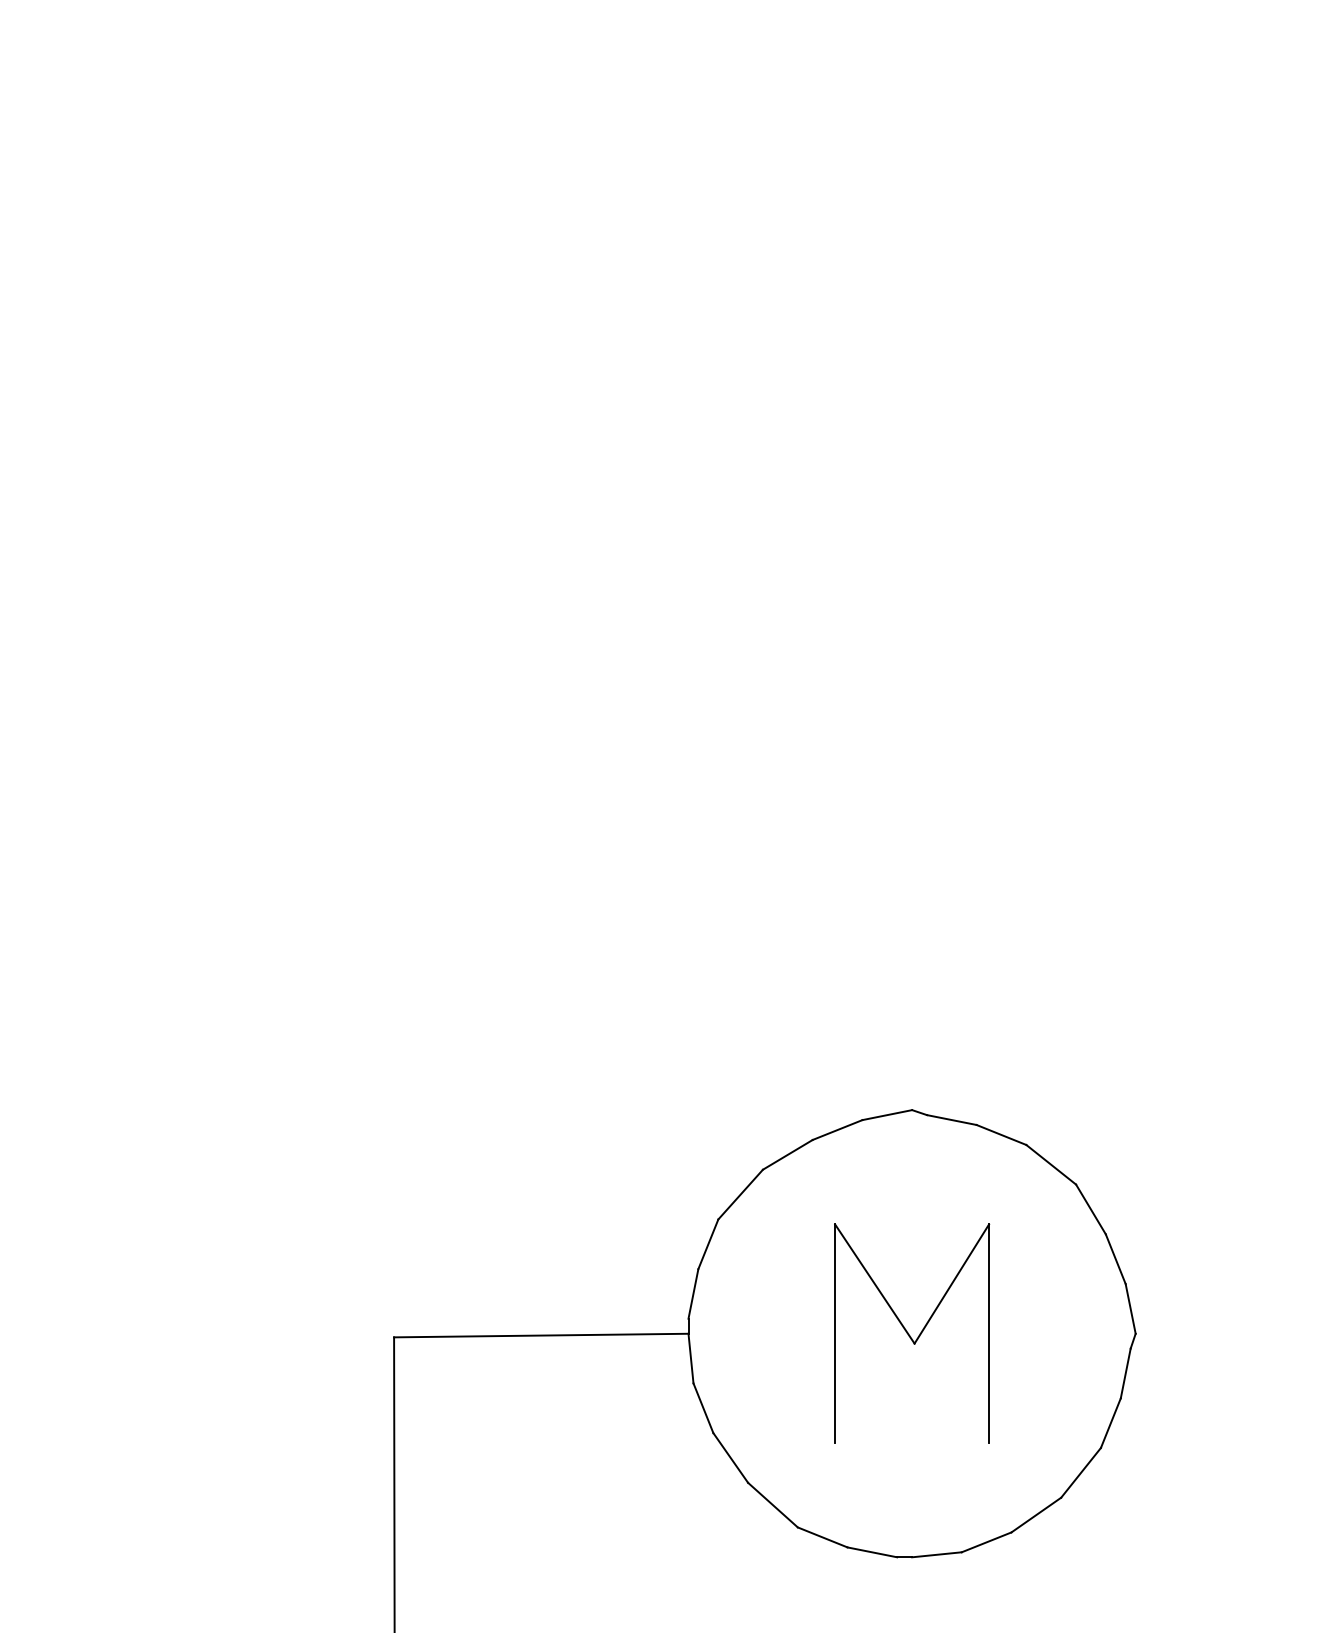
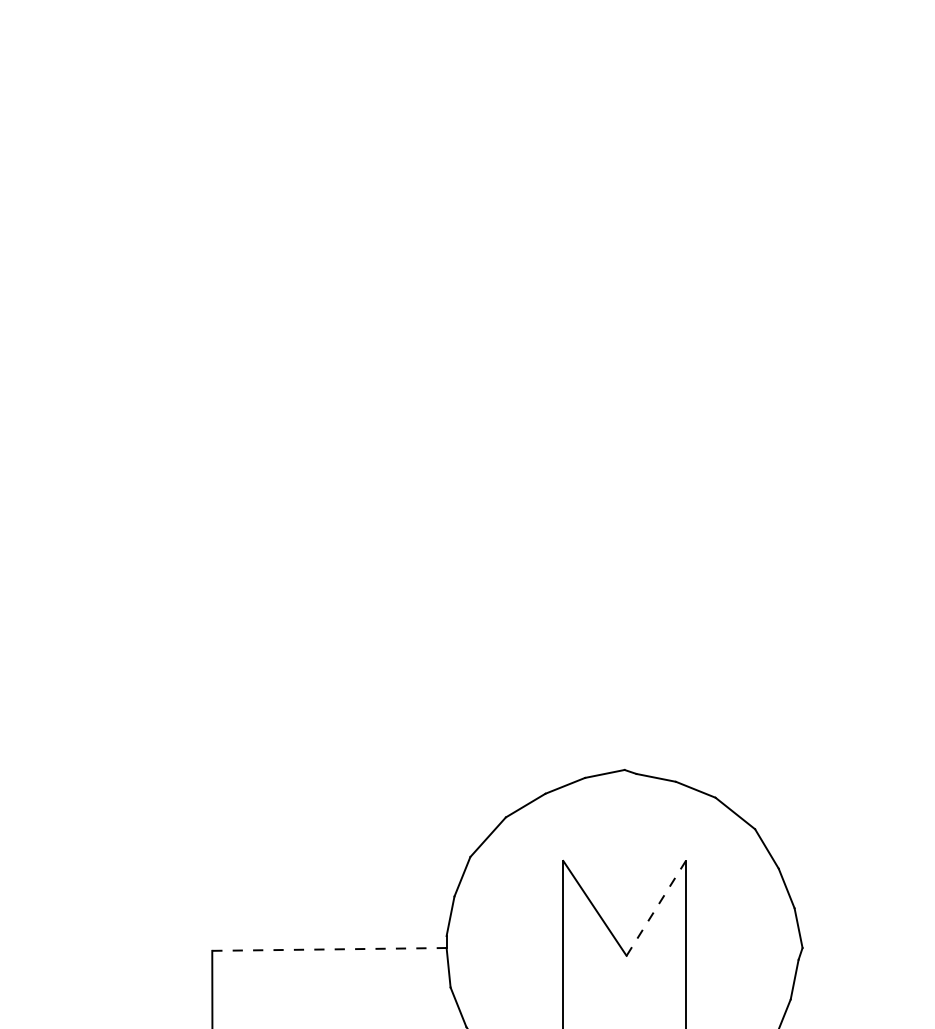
line: (952, 1283) -> (656, 907), solid -> dashed
line: (541, 1335) -> (329, 949), solid -> dashed

